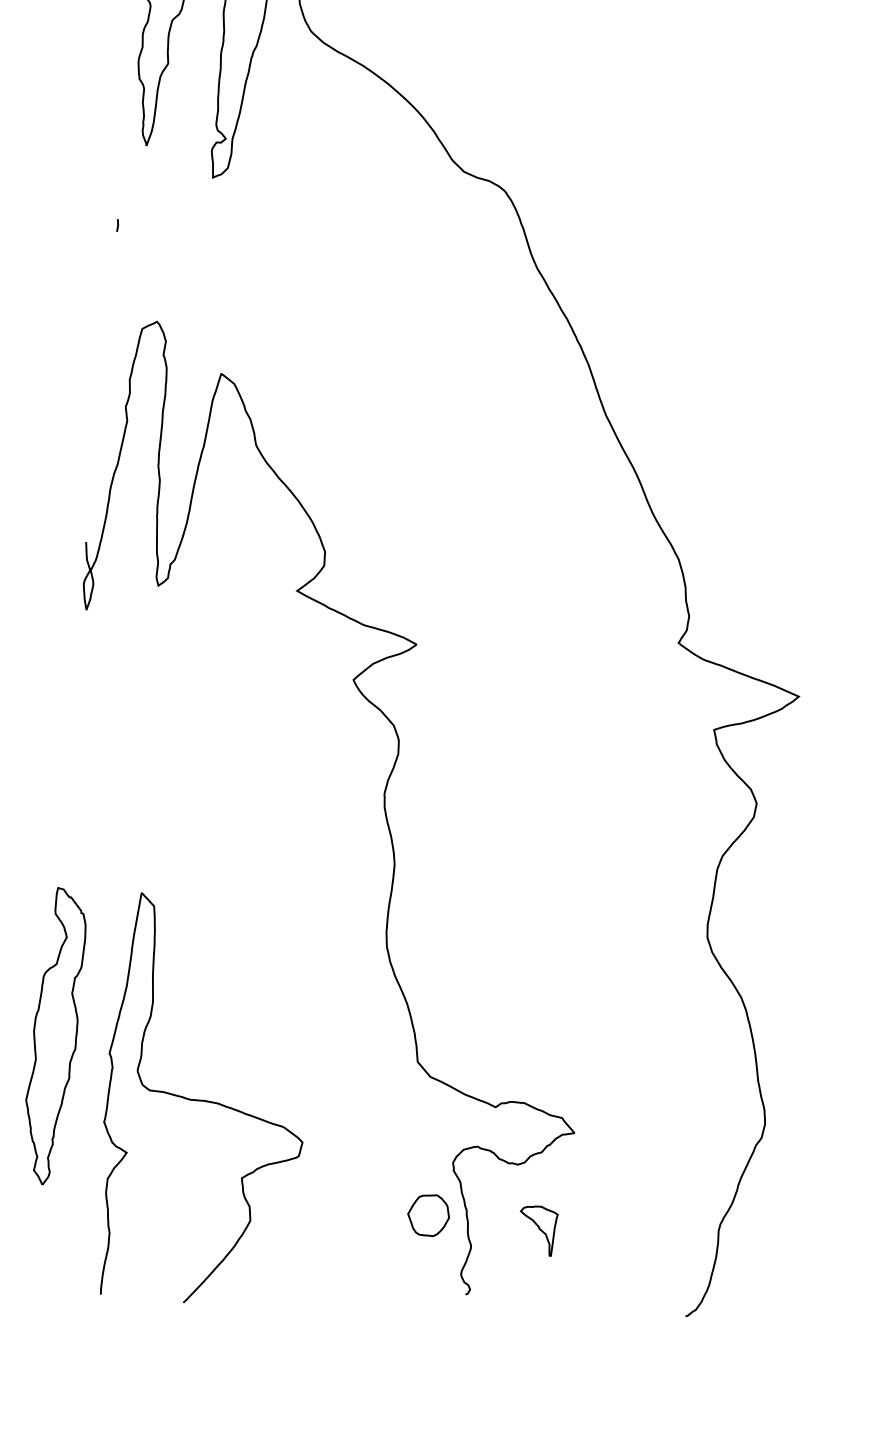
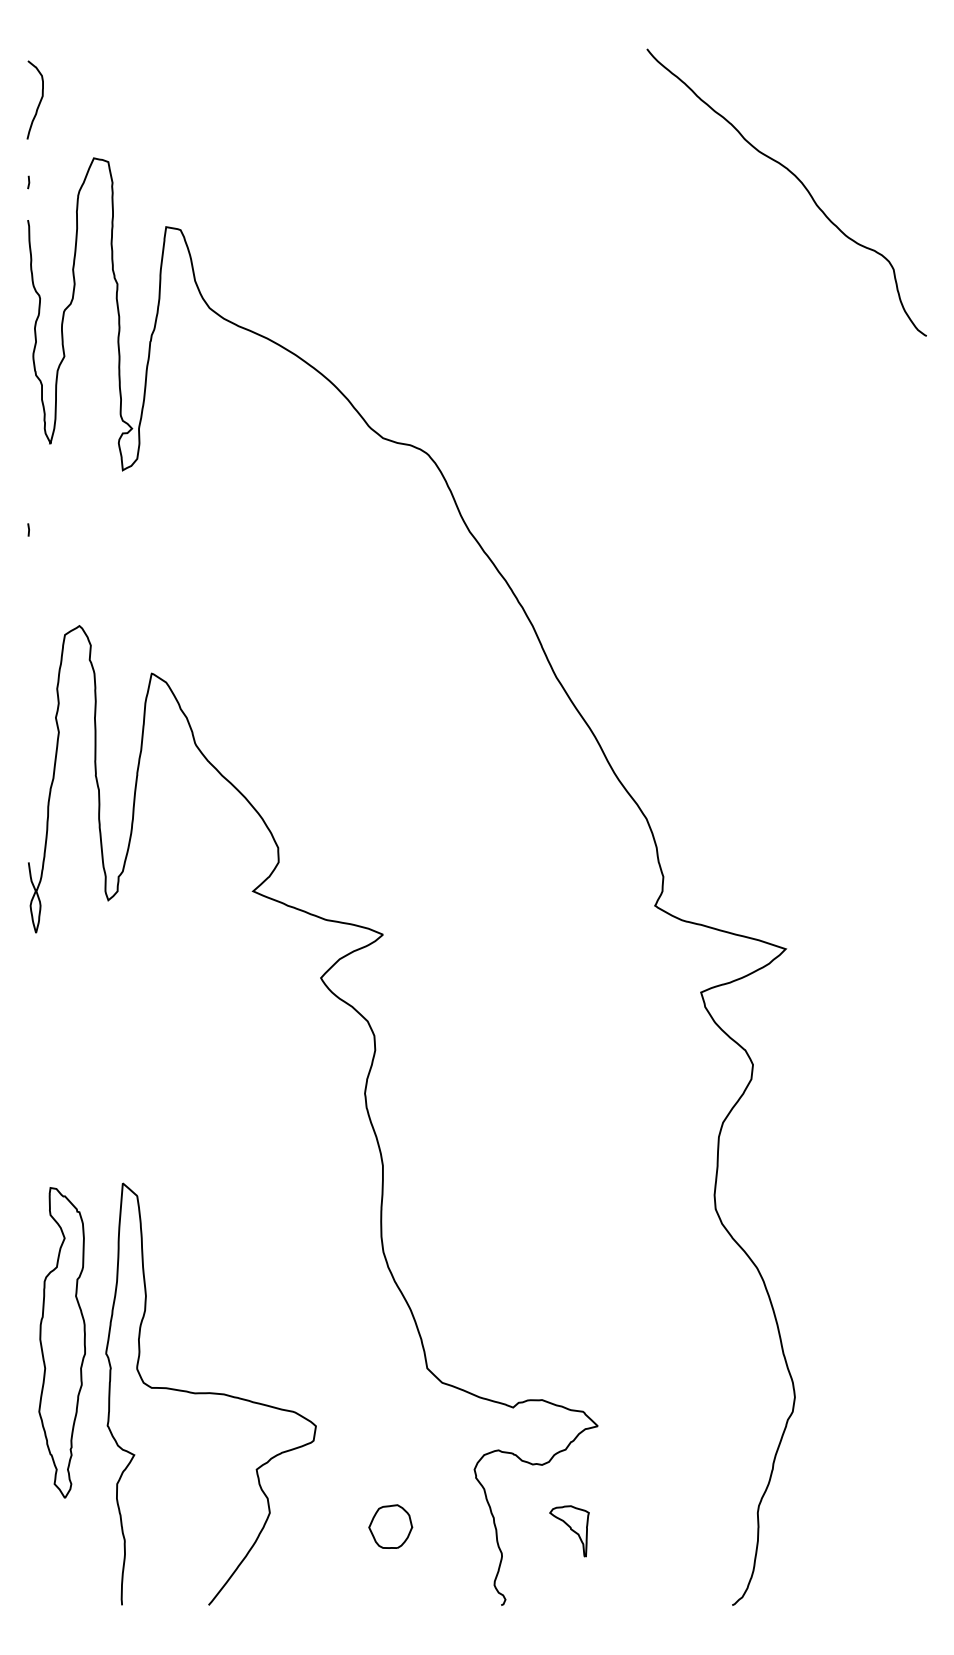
part: (53, 1036) -> (61, 1342), moved
curve: (205, 1101) -> (210, 1393), moved
part: (428, 1215) -> (390, 1526), moved

